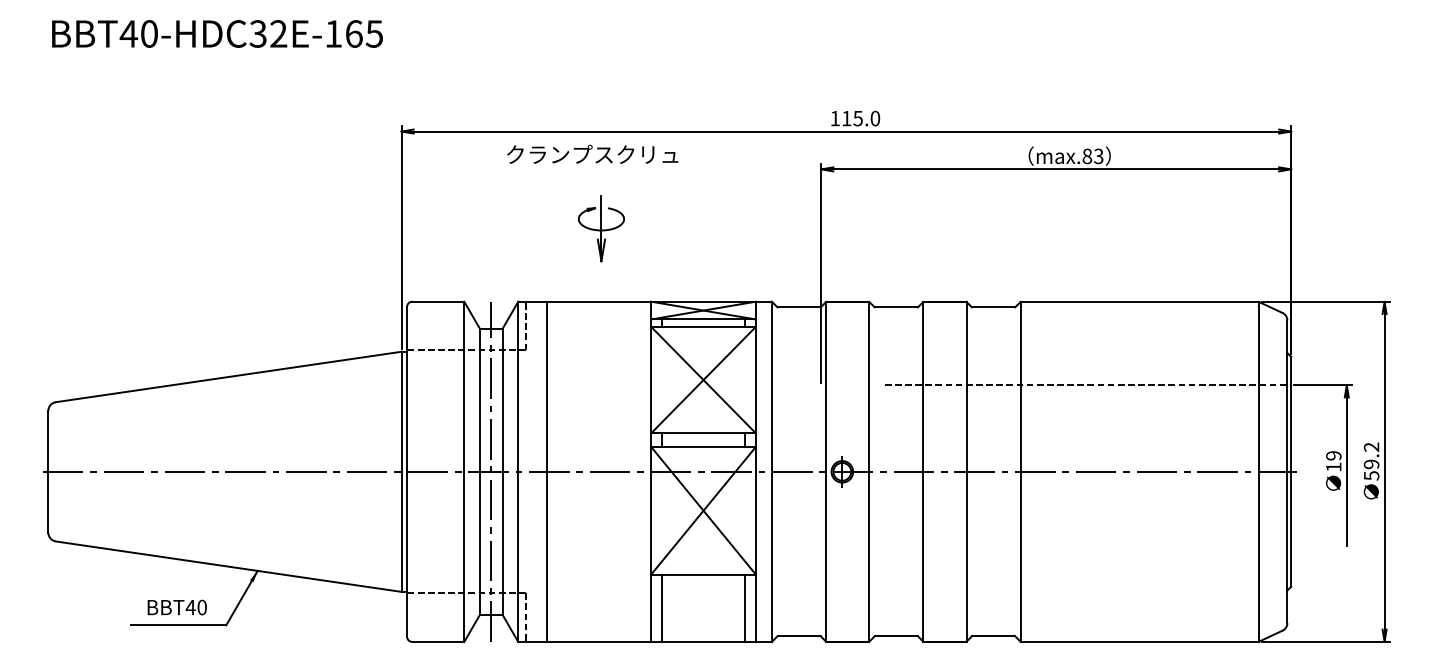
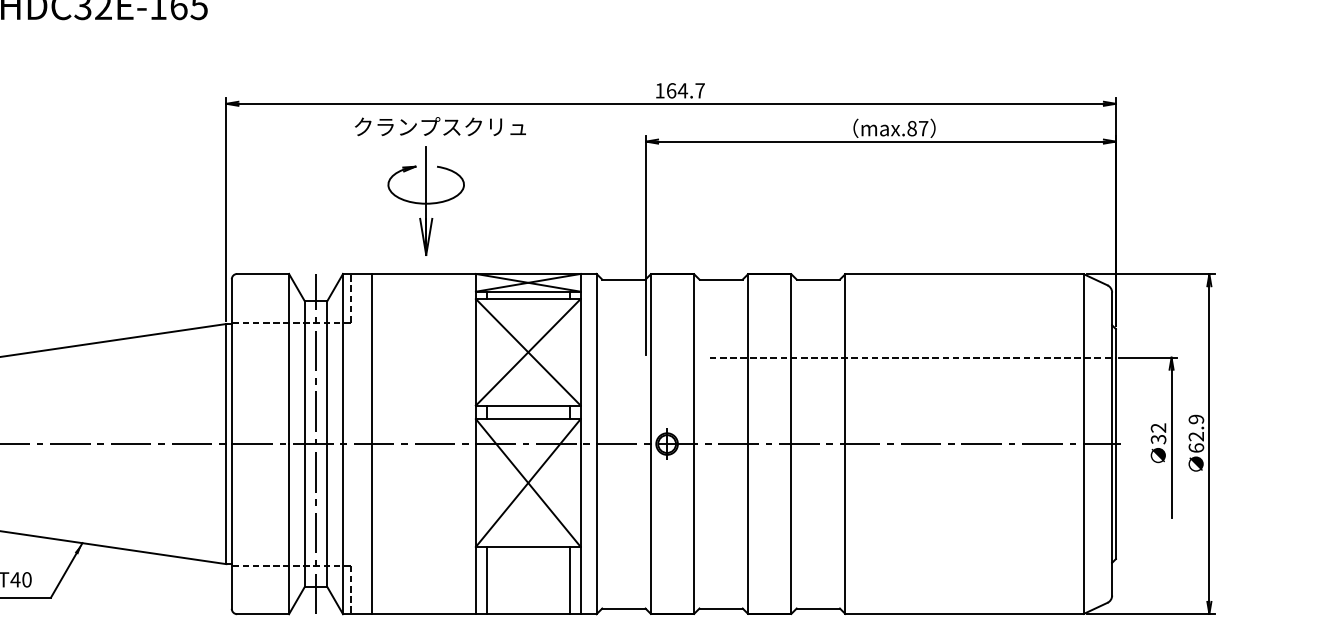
text: (861, 118) -> (686, 90), 115.0 -> 164.7
text: (592, 153) -> (440, 125), moved
text: (1098, 156) -> (923, 128), max.83 -> max.87
part: (601, 228) -> (426, 200), size x1.67
text: (1333, 461) -> (1158, 433), 19 -> 32
text: (1371, 461) -> (1196, 433), 59.2 -> 62.9

